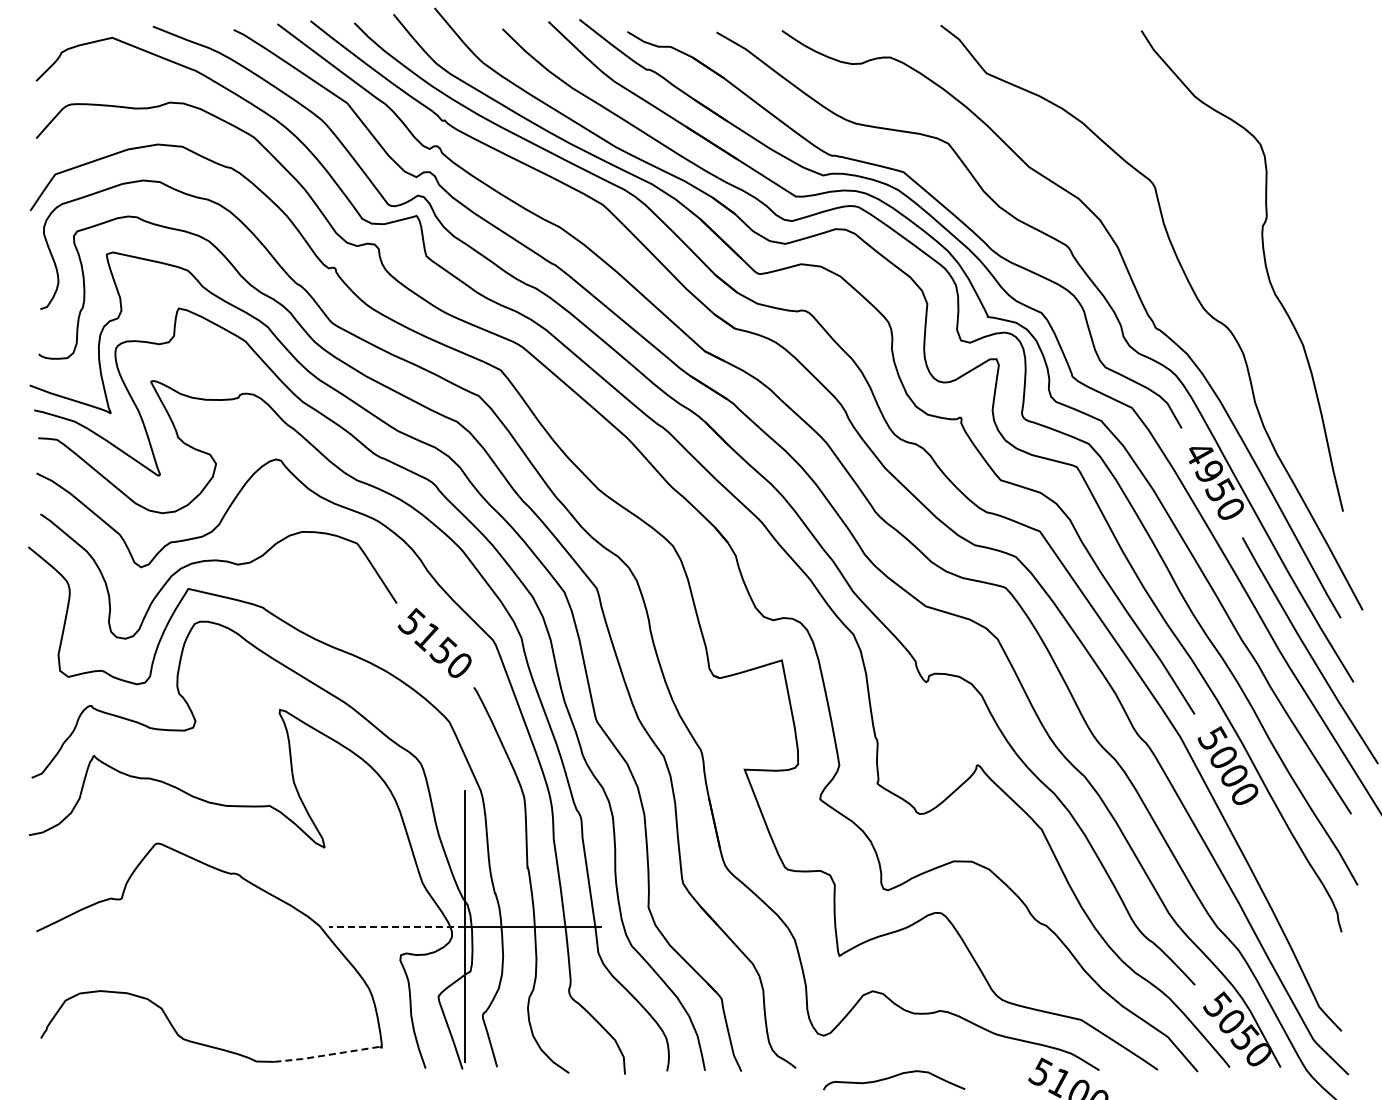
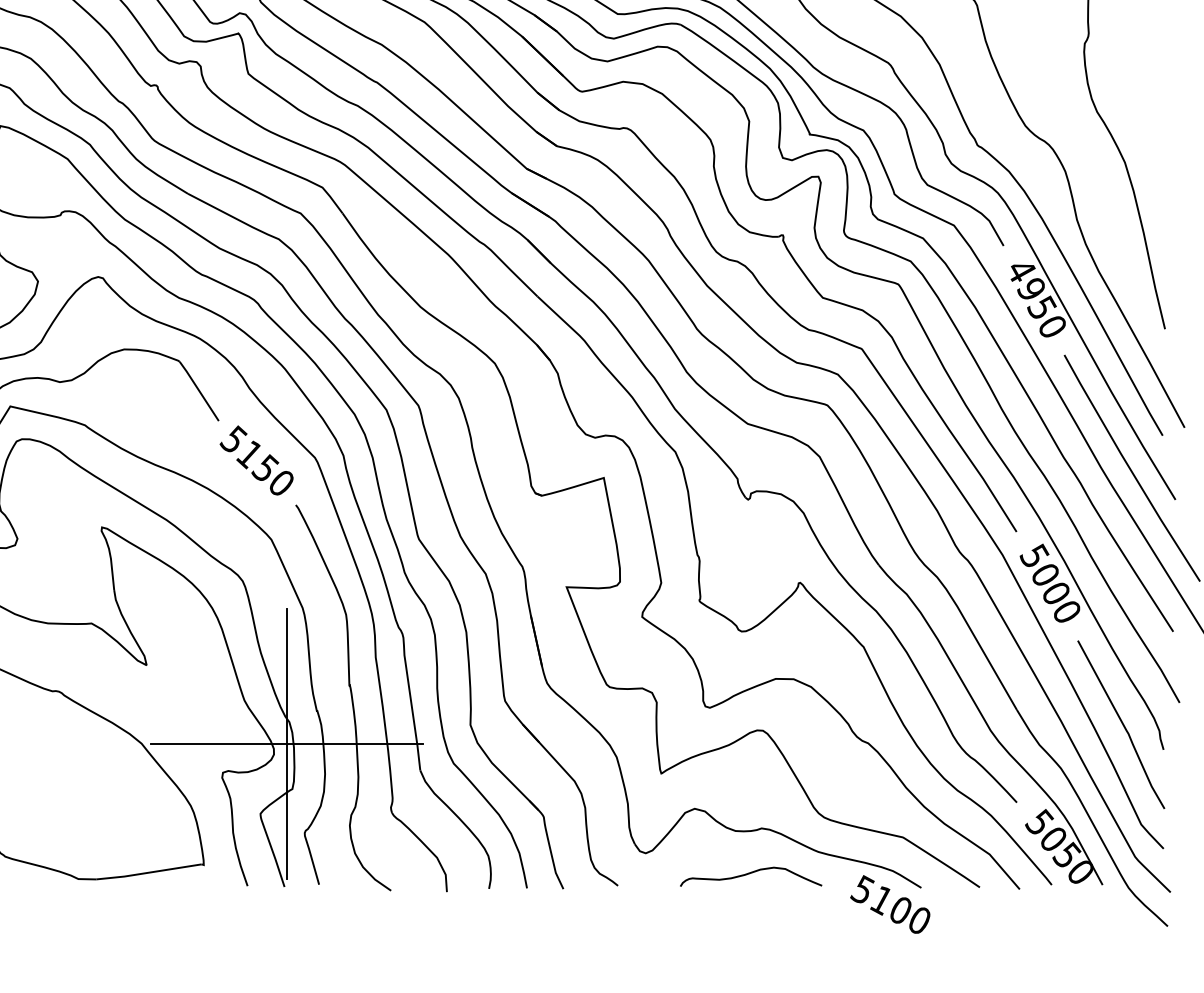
curve: (1299, 905) -> (1121, 723), added
line: (396, 926) -> (218, 744), dashed -> solid
line: (327, 1055) -> (149, 873), dashed -> solid
curve: (894, 1077) -> (751, 874), moved

